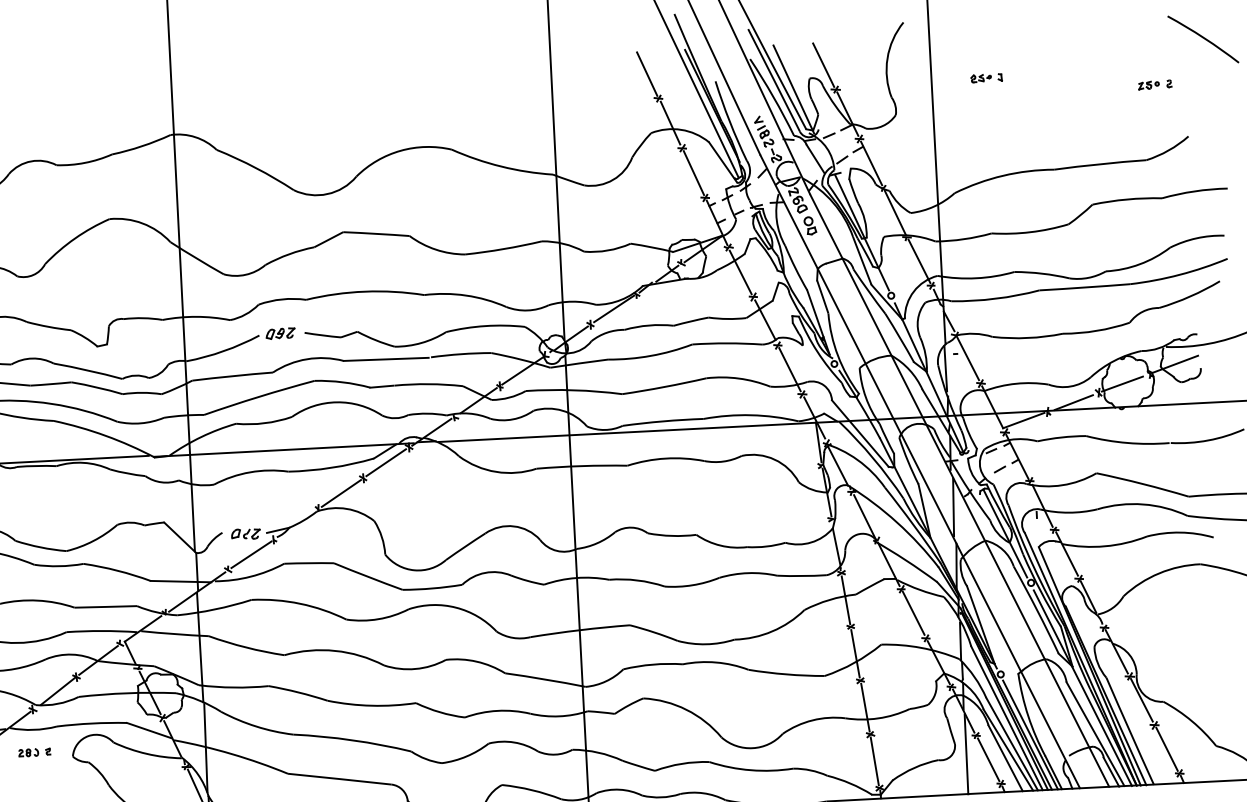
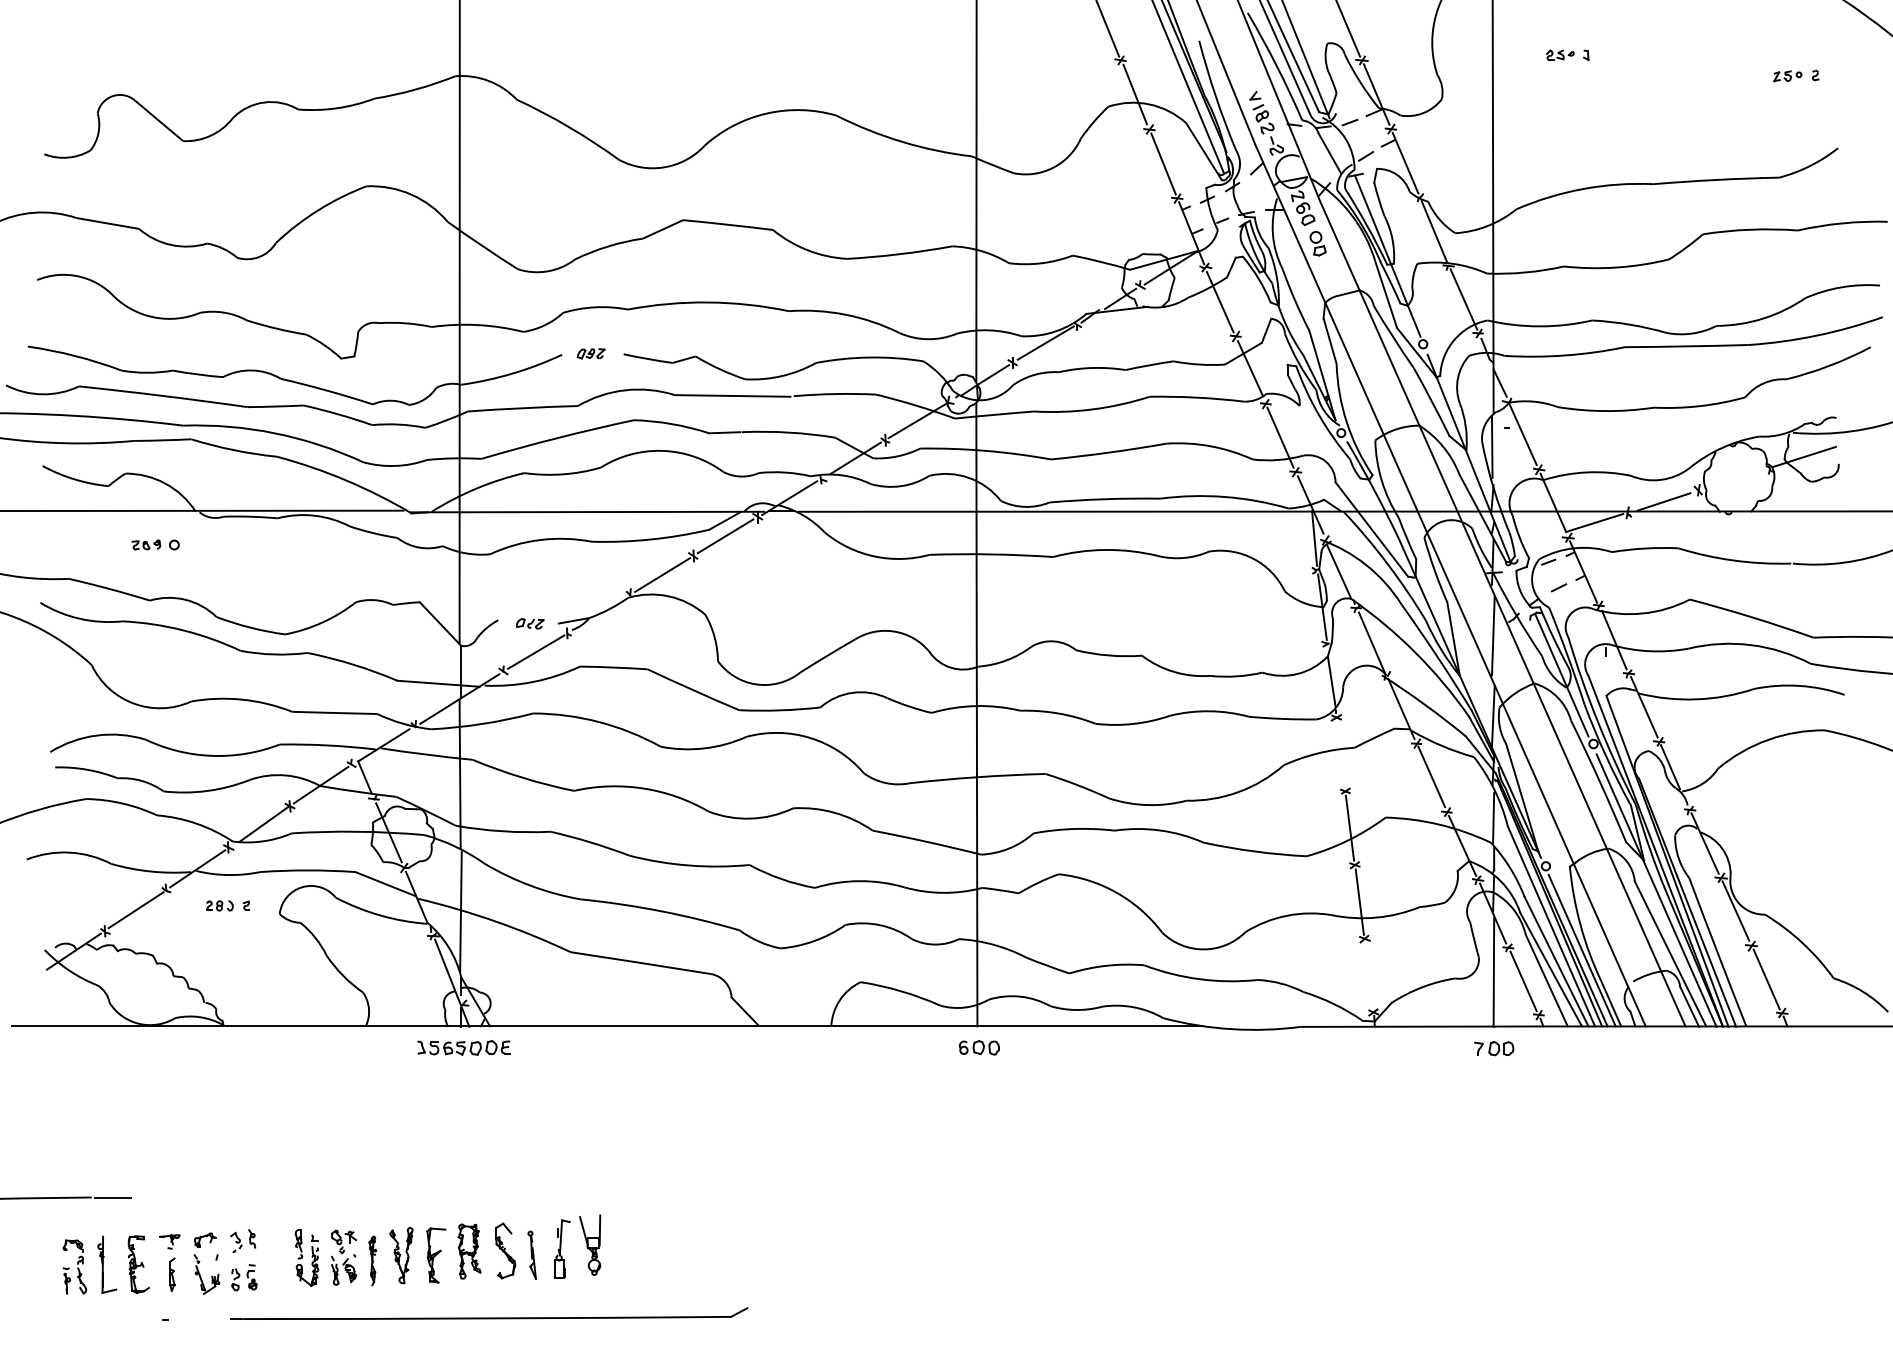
part: (280, 333) -> (591, 353), size x0.7
line: (1121, 383) -> (1730, 479), removed
part: (246, 533) -> (530, 623), size x0.7
line: (845, 600) -> (1340, 754), removed
line: (874, 761) -> (1368, 975), removed

